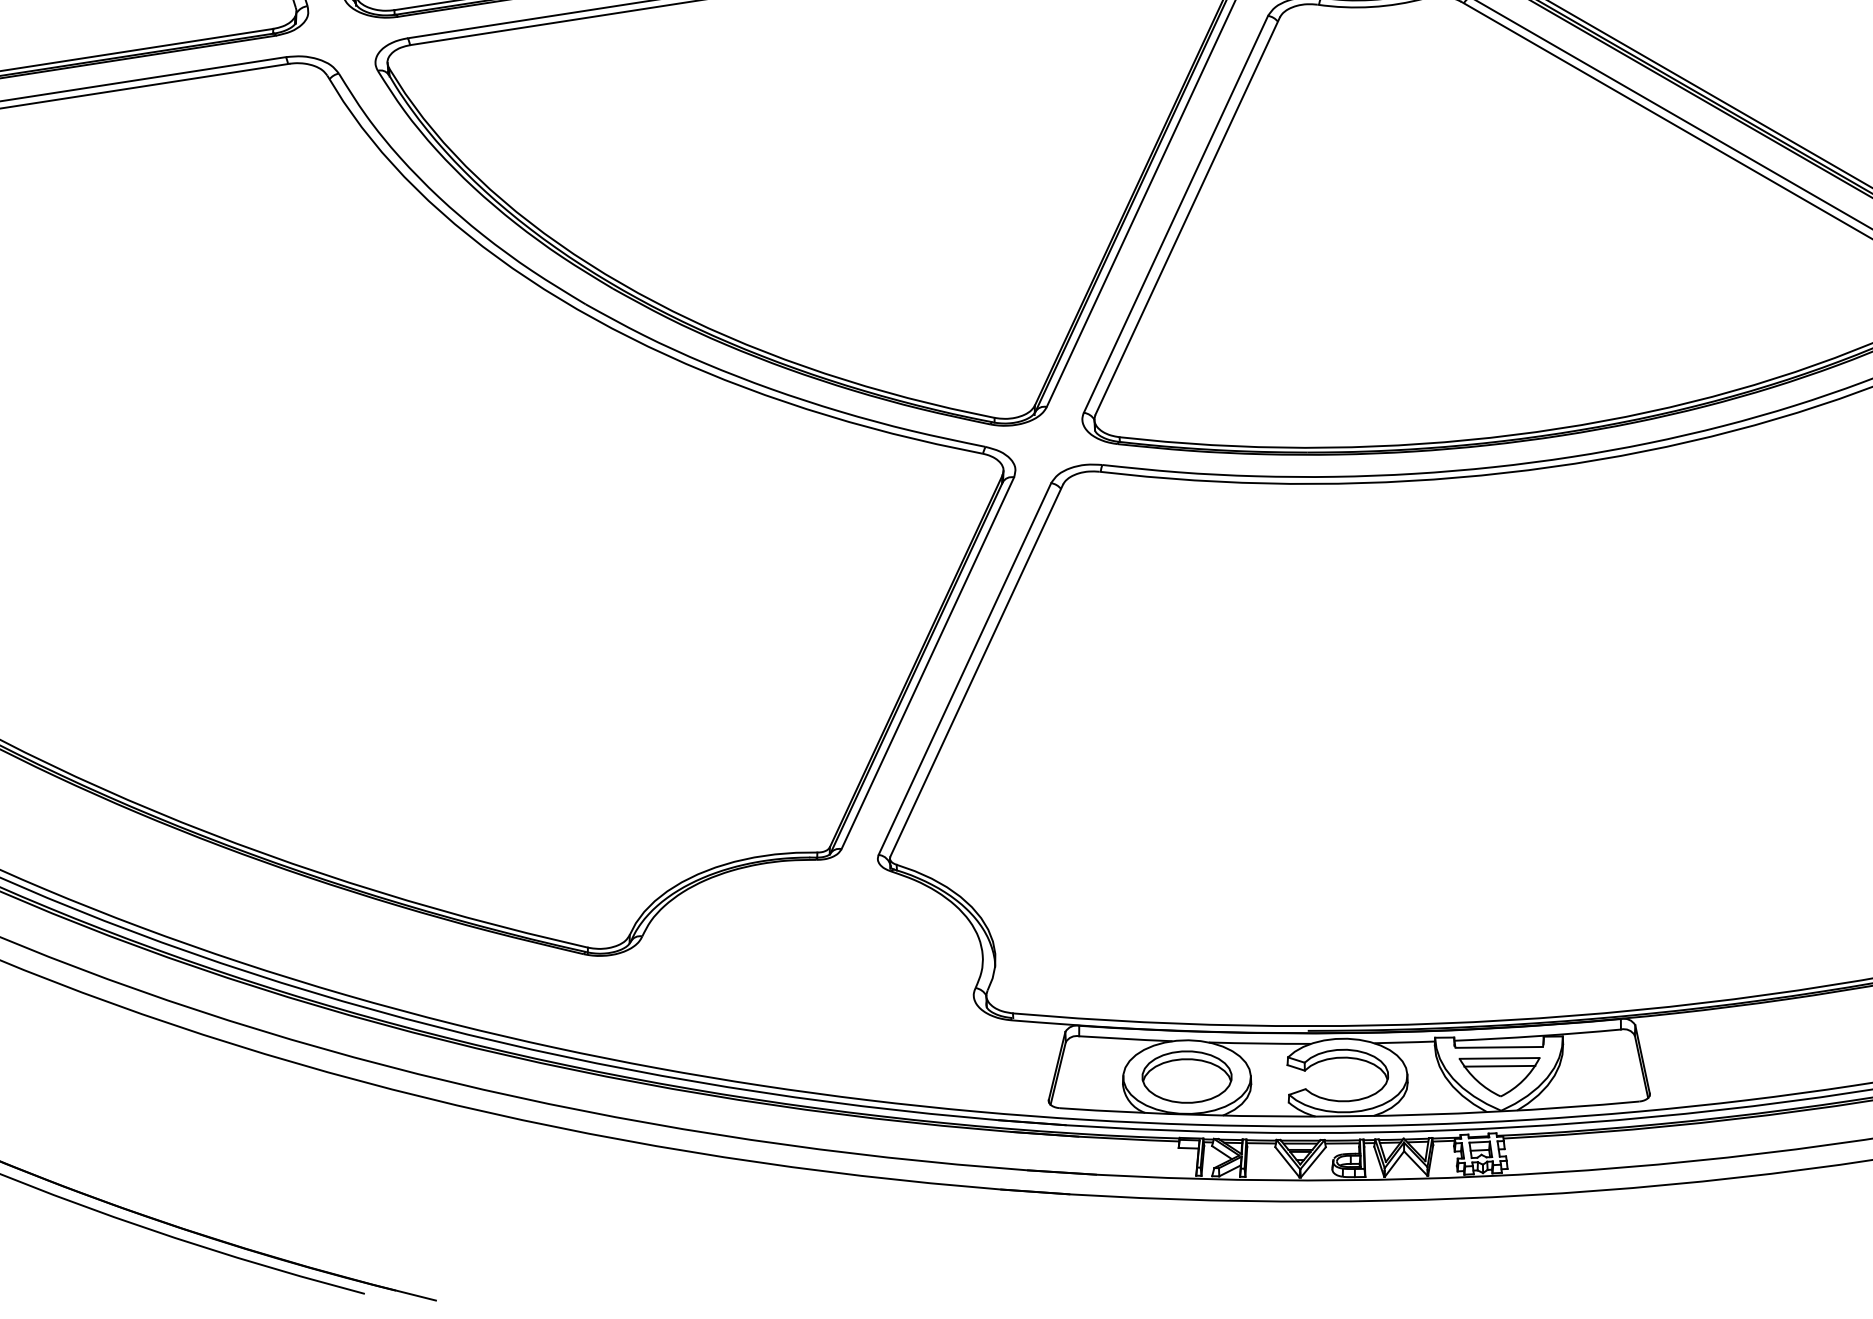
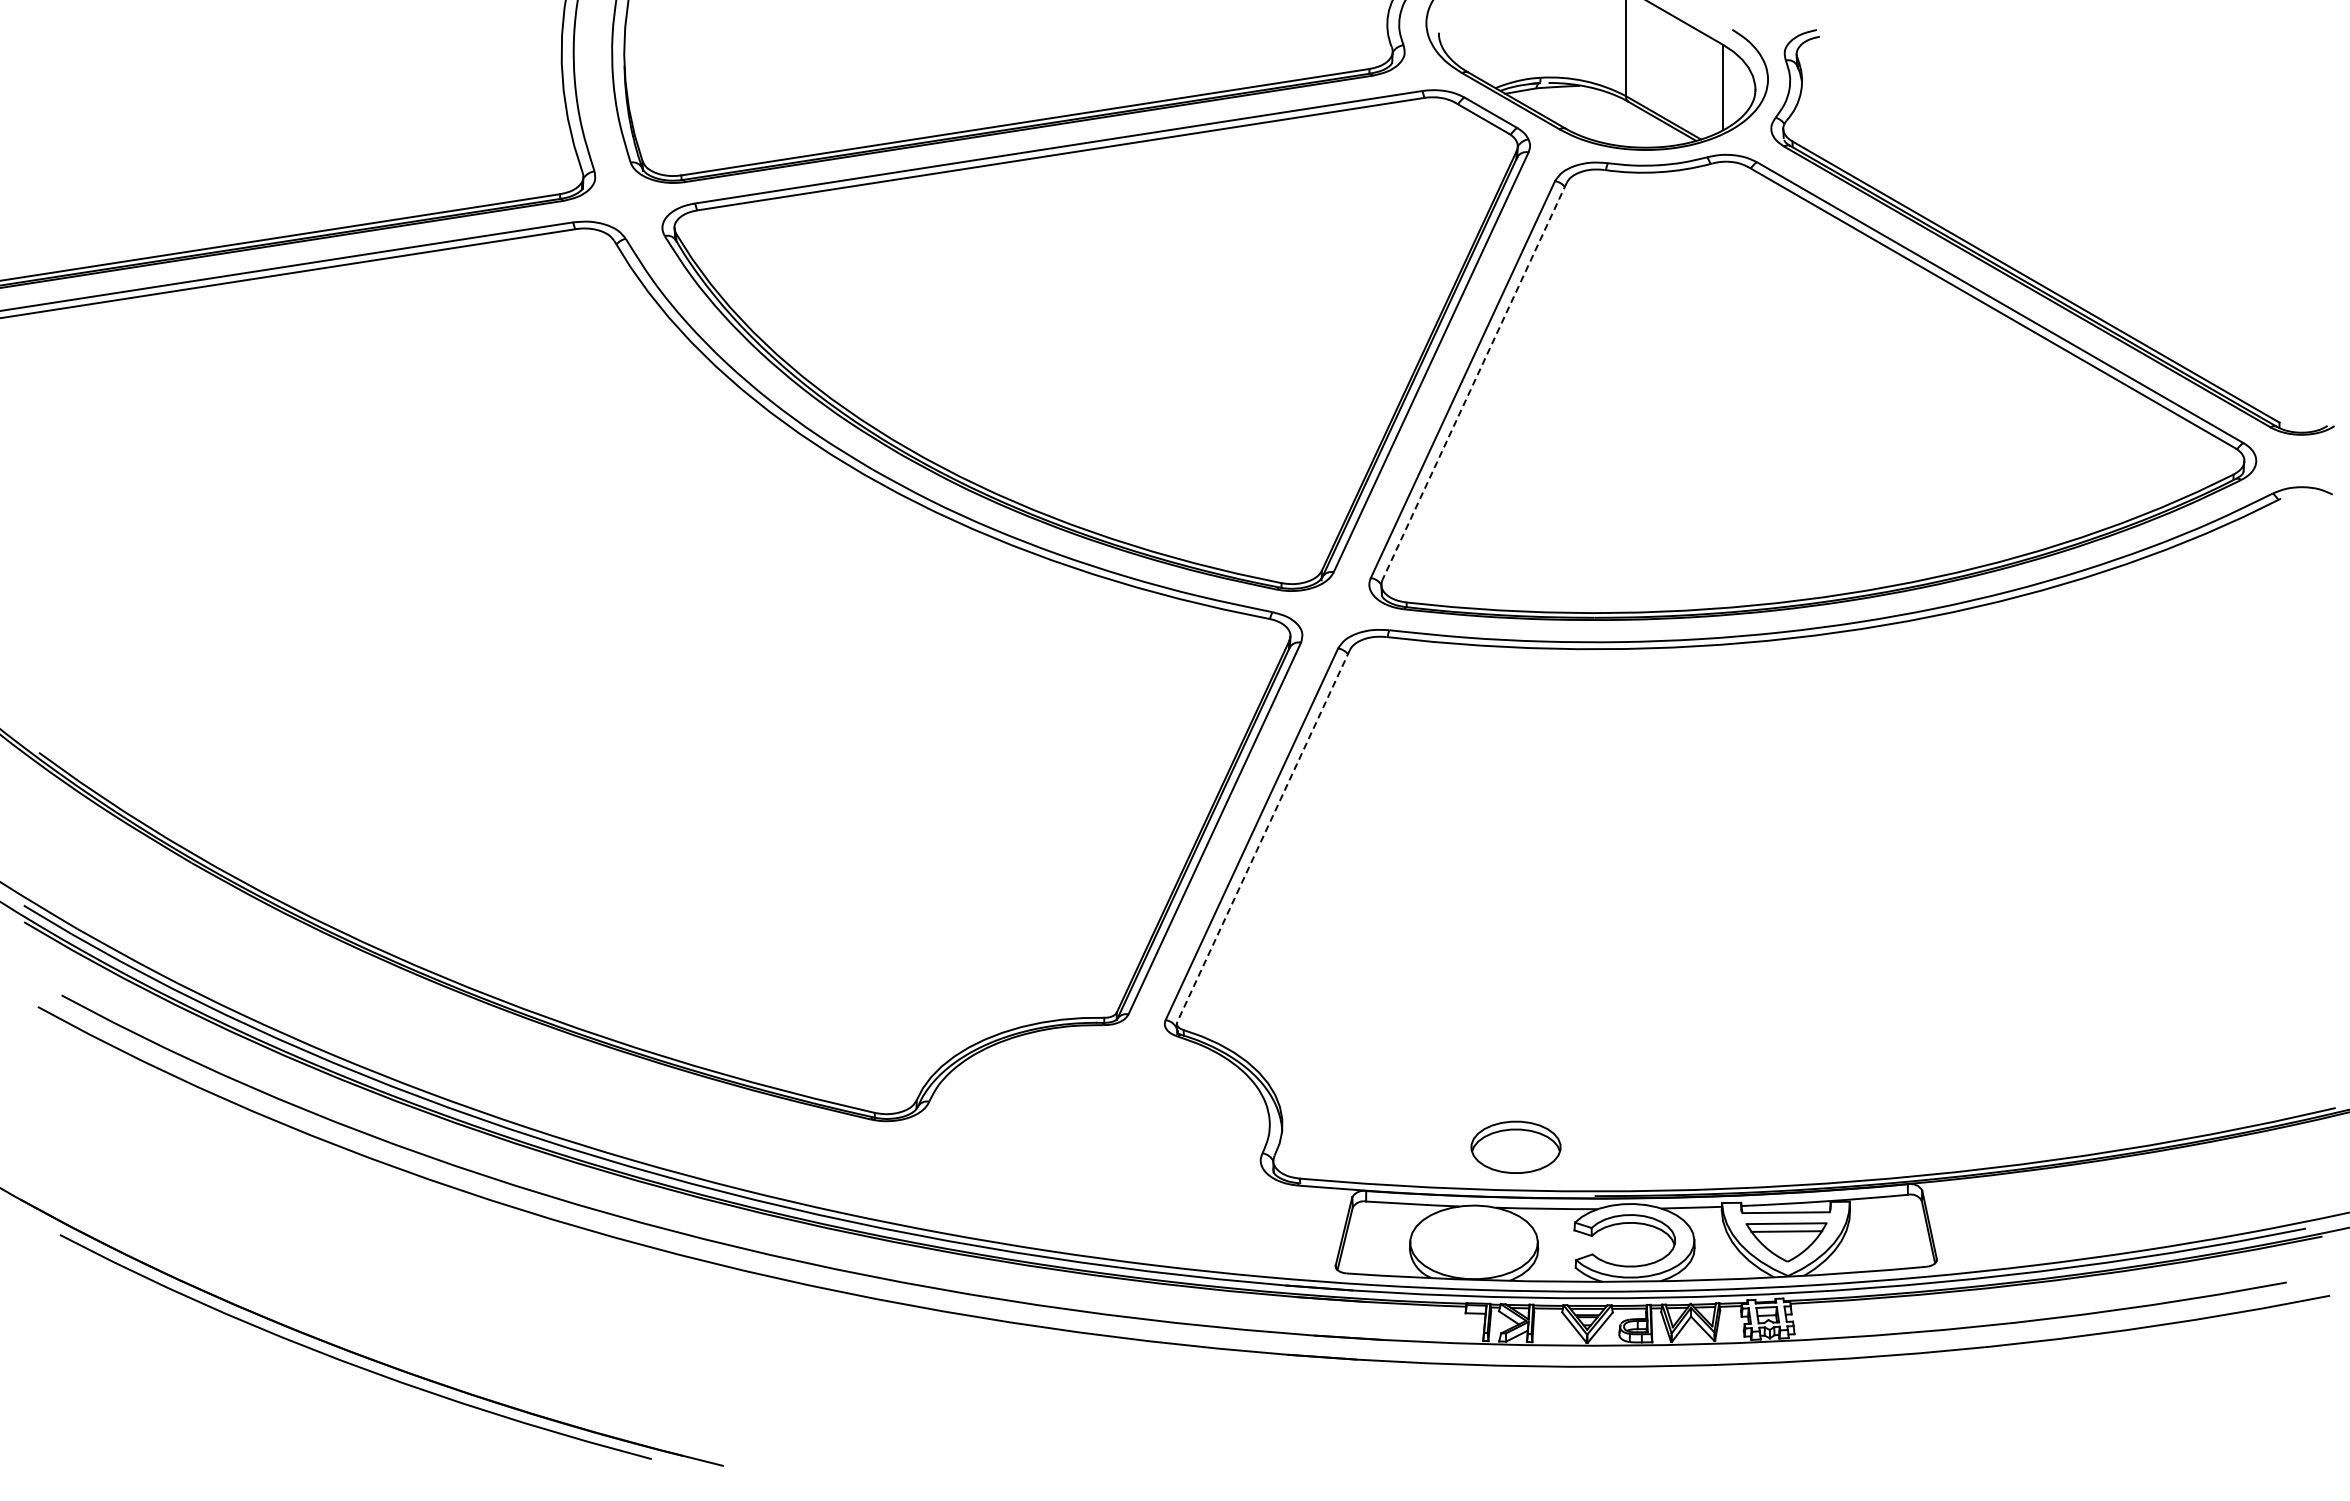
line: (1187, 216) -> (1474, 381), solid -> dashed
line: (976, 670) -> (1263, 835), solid -> dashed
part: (1186, 1076) -> (1515, 1146), moved

